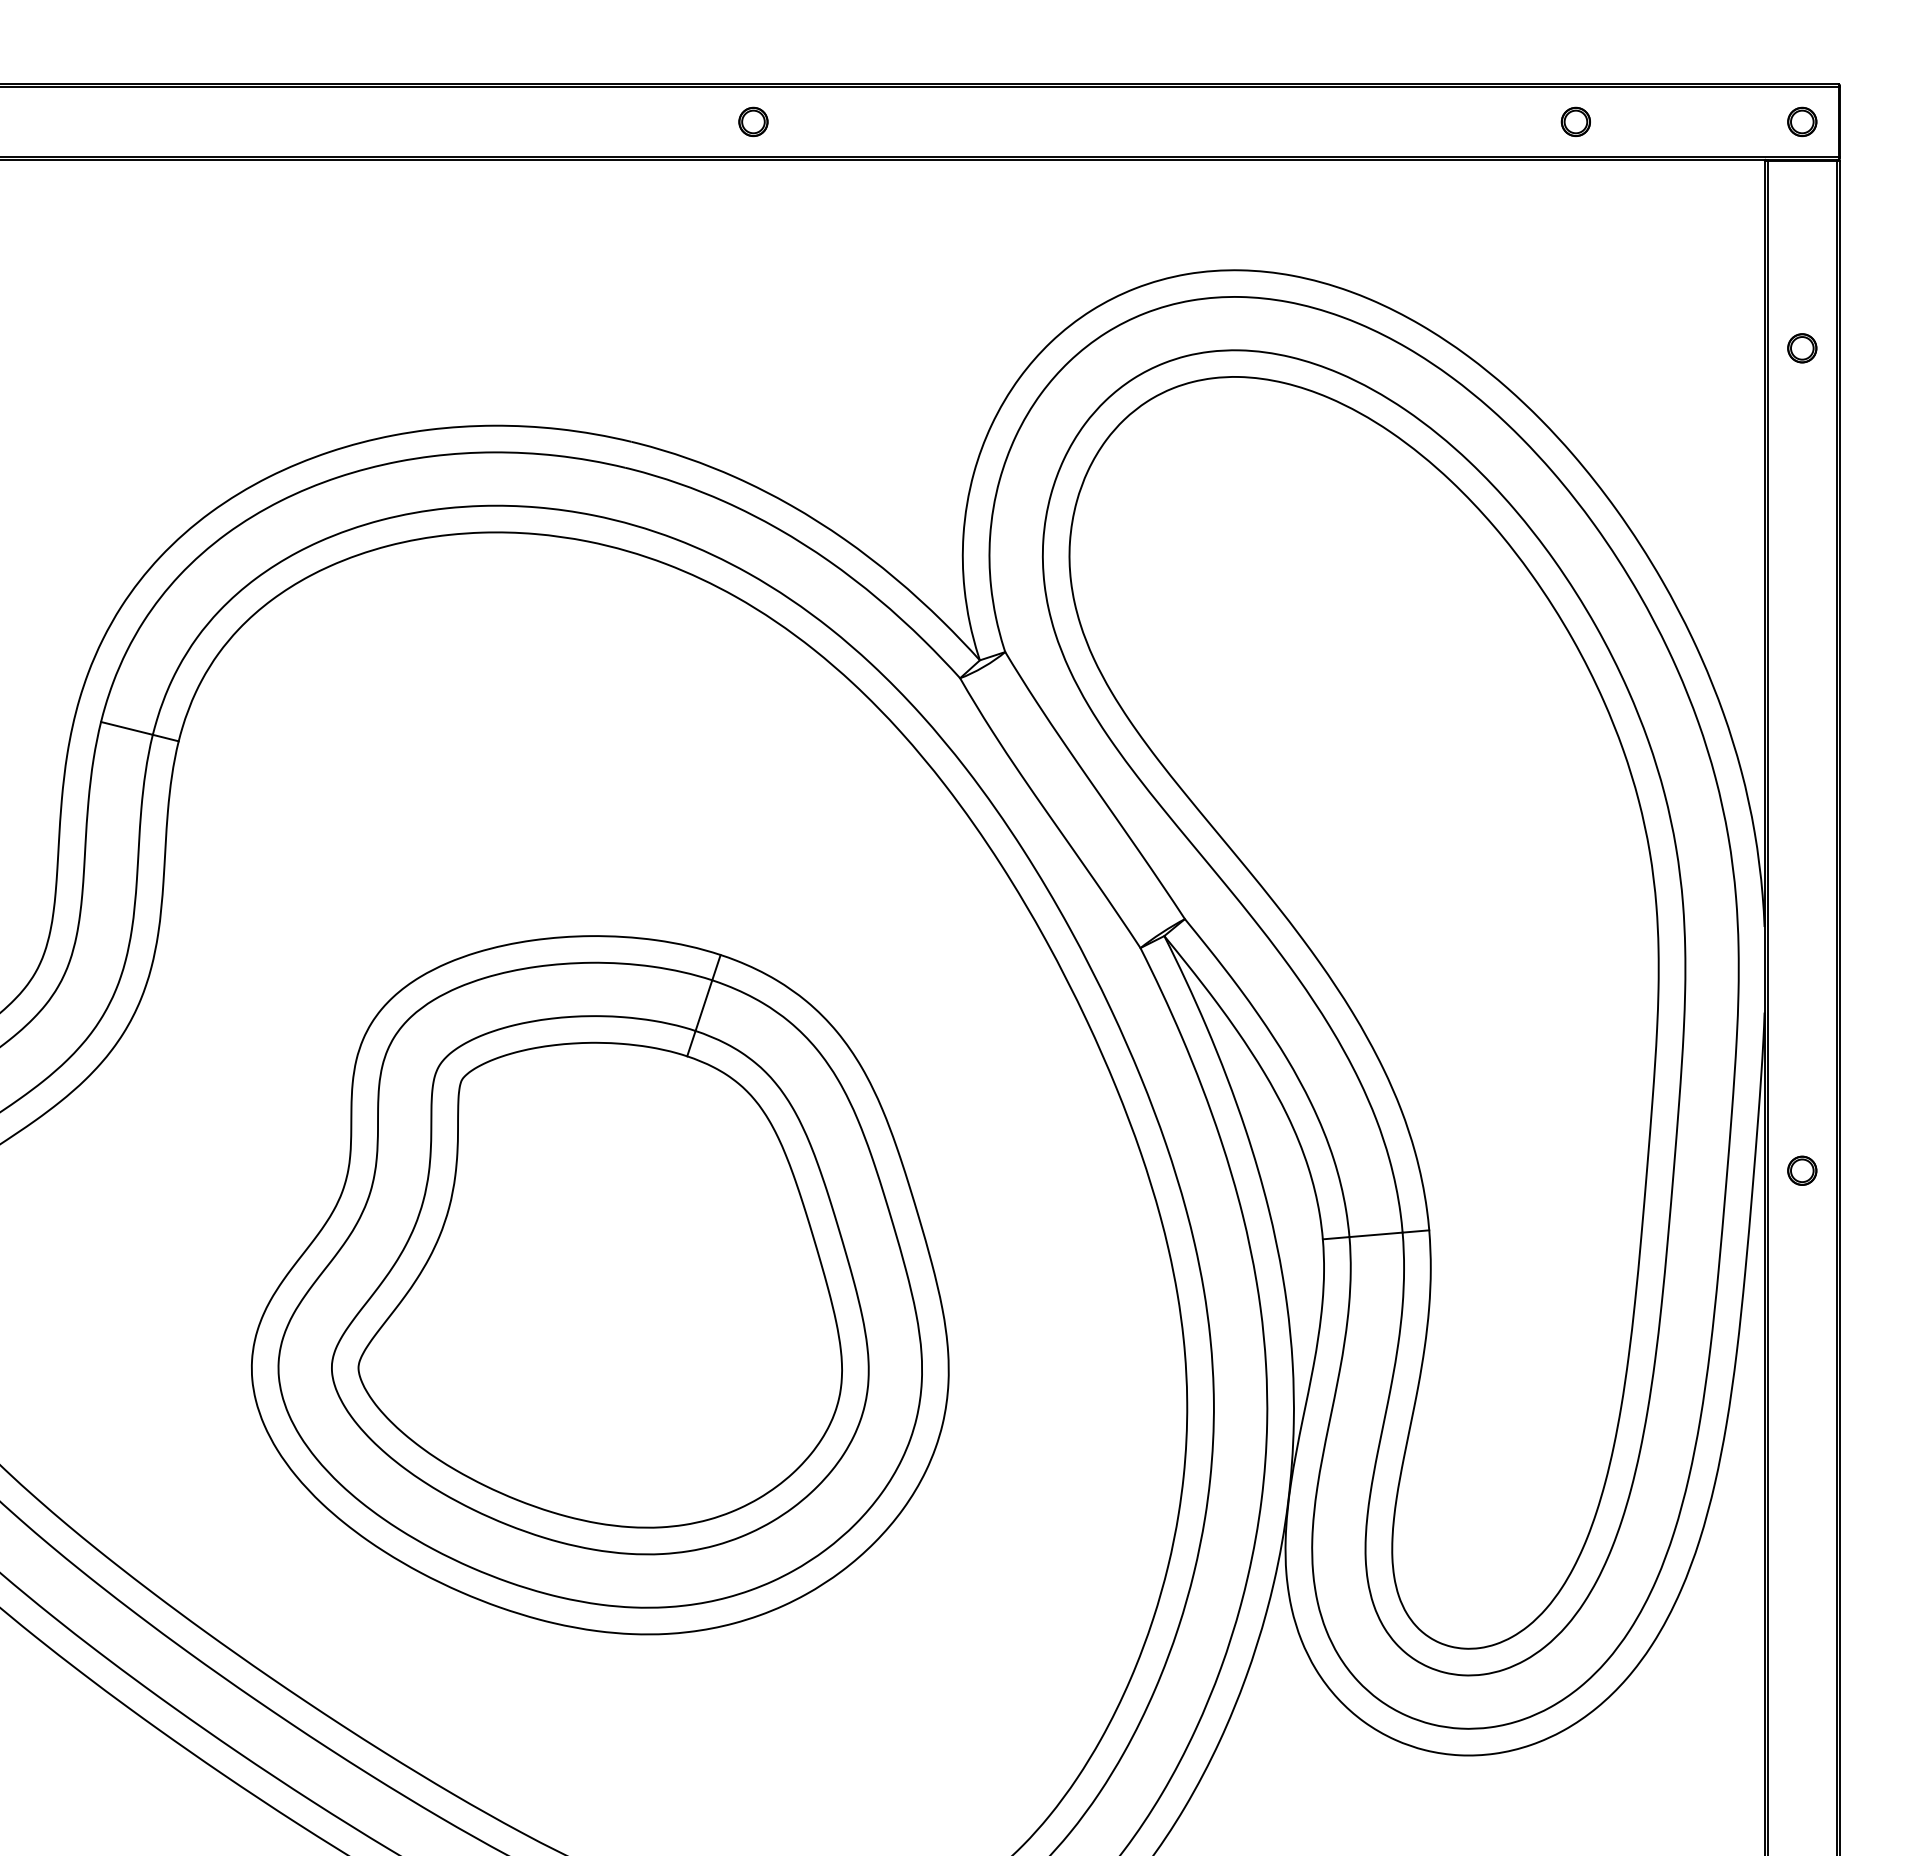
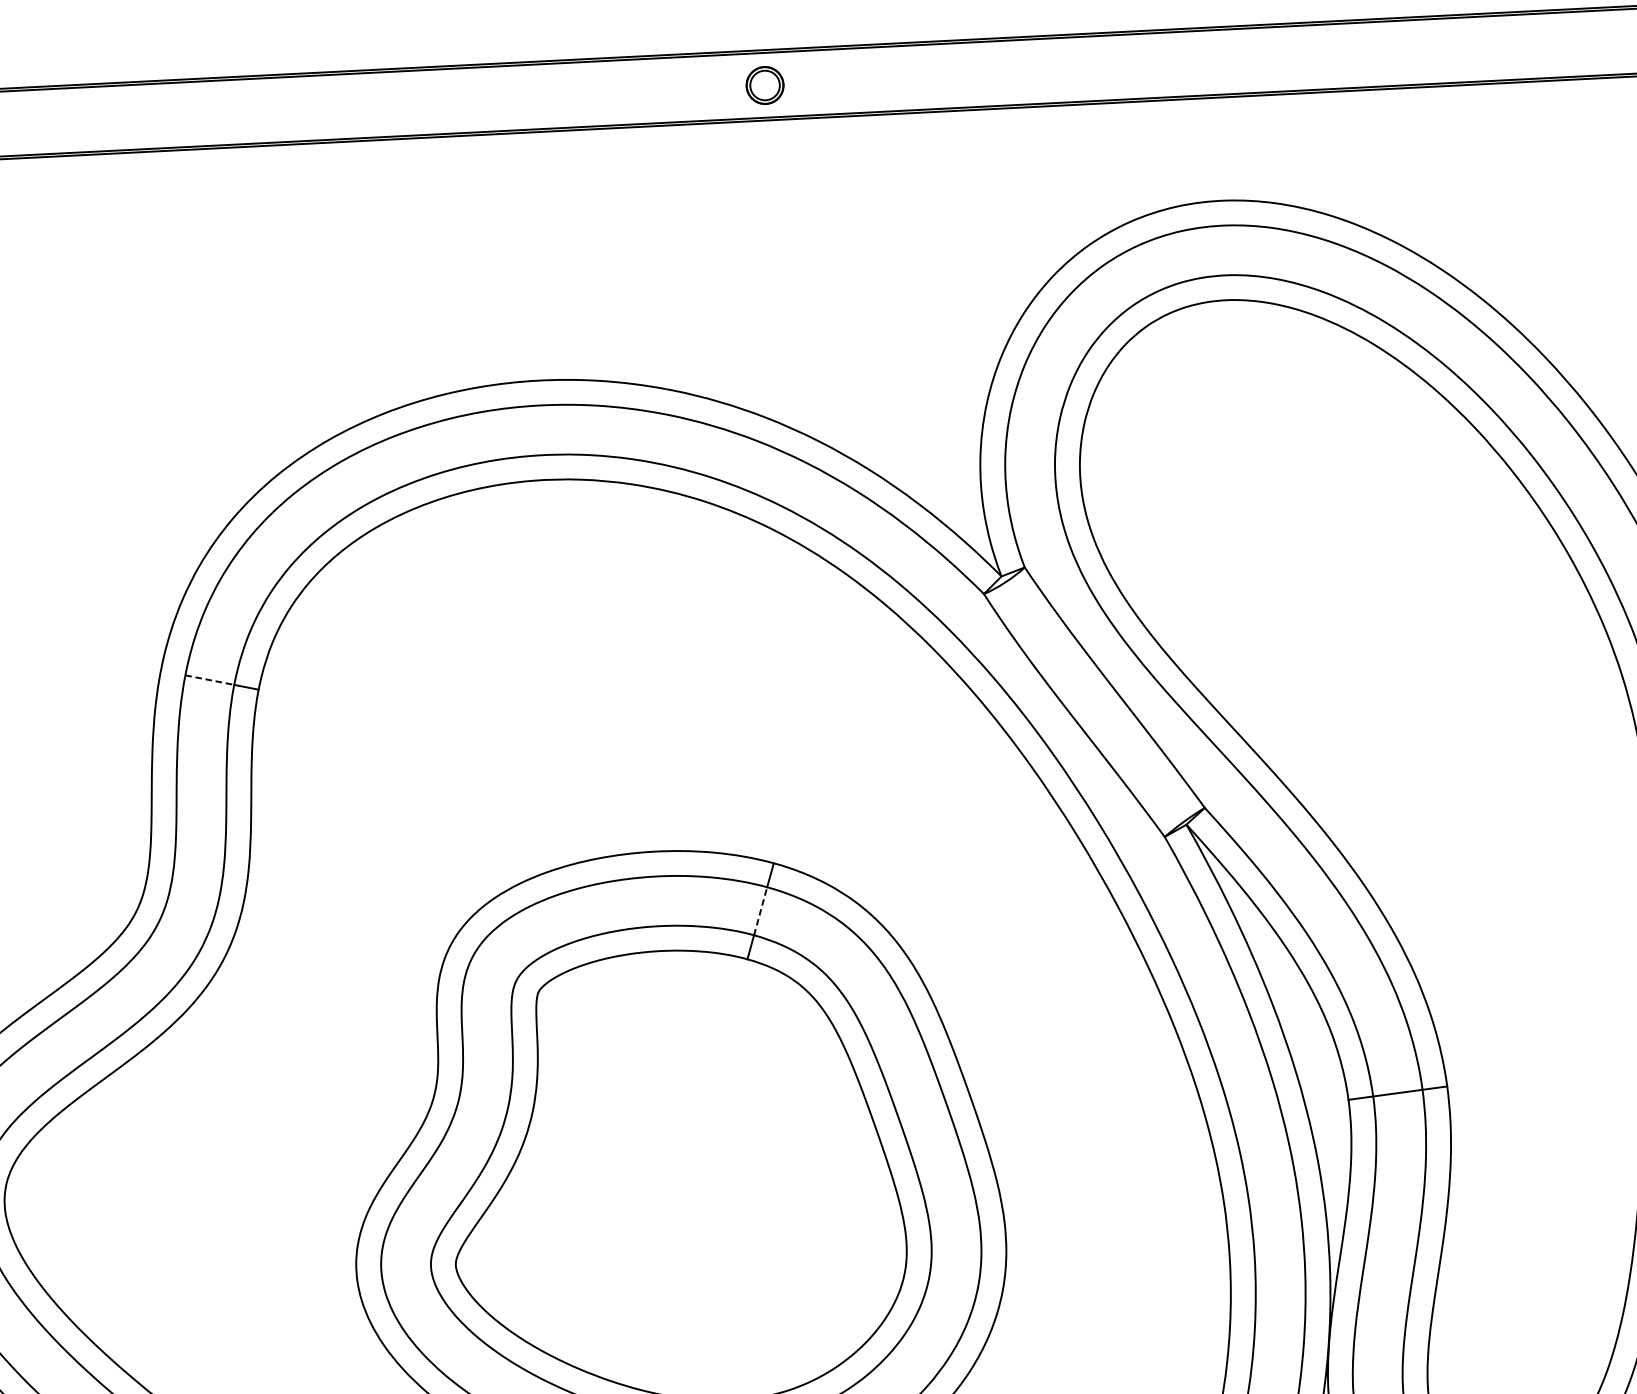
part: (753, 121) -> (765, 84), size x1.4
part: (1575, 121) -> (1531, 46), removed
line: (126, 728) -> (209, 680), solid -> dashed
line: (703, 1005) -> (760, 911), solid -> dashed

